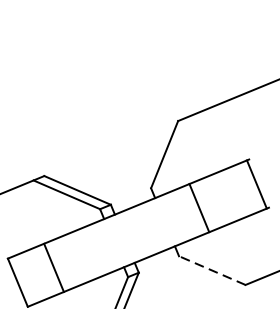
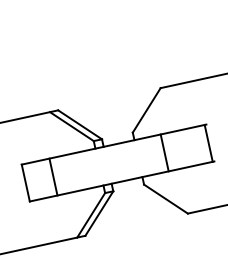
line: (211, 269) -> (165, 198), dashed -> solid

